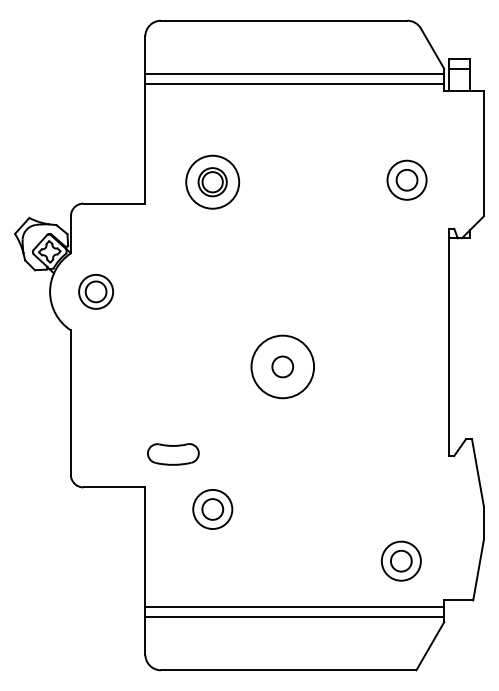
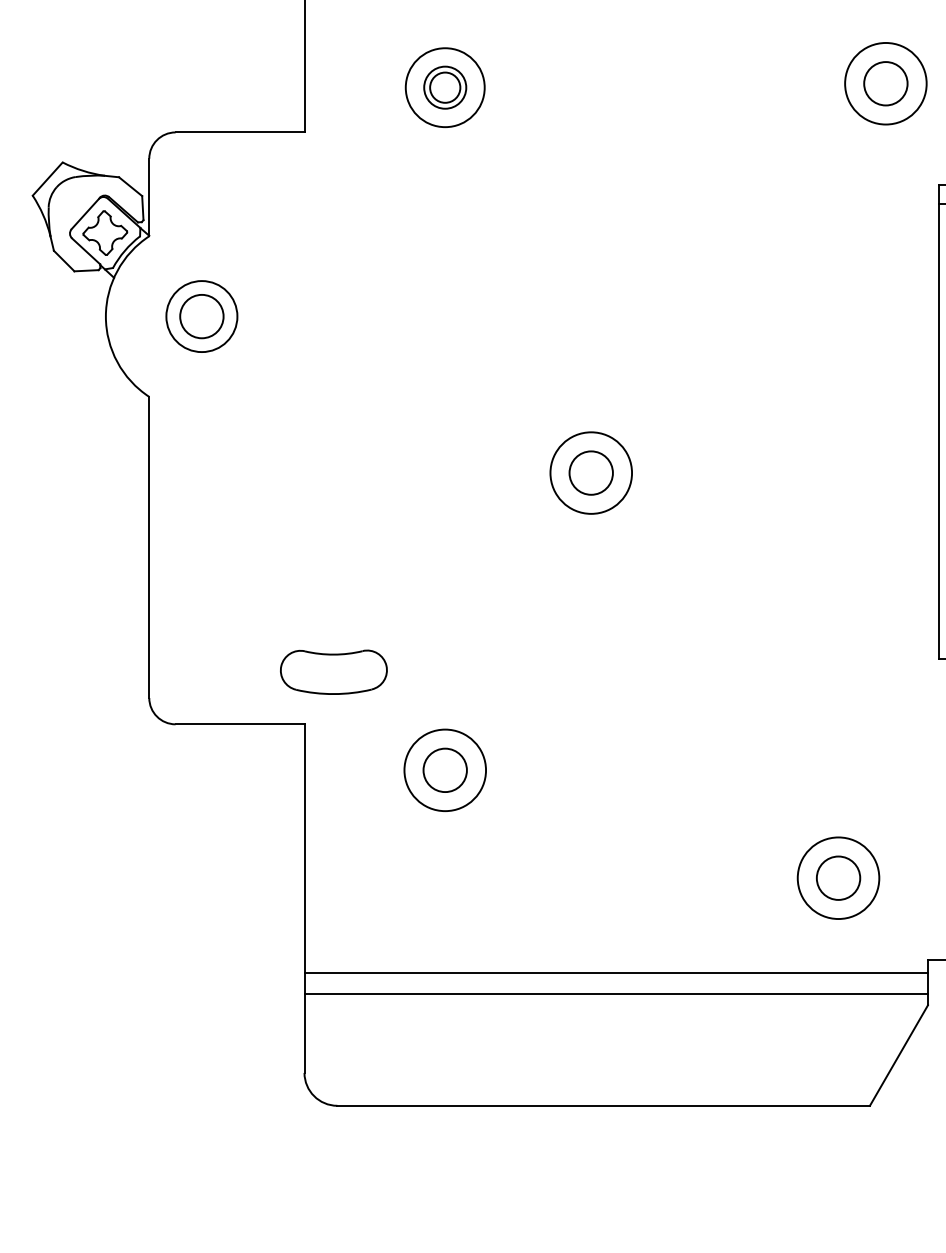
part: (406, 179) -> (884, 82), moved
part: (212, 181) -> (444, 86), size x0.71
circle: (282, 366) -> (590, 472), size x0.62
part: (173, 454) -> (334, 672), moved

